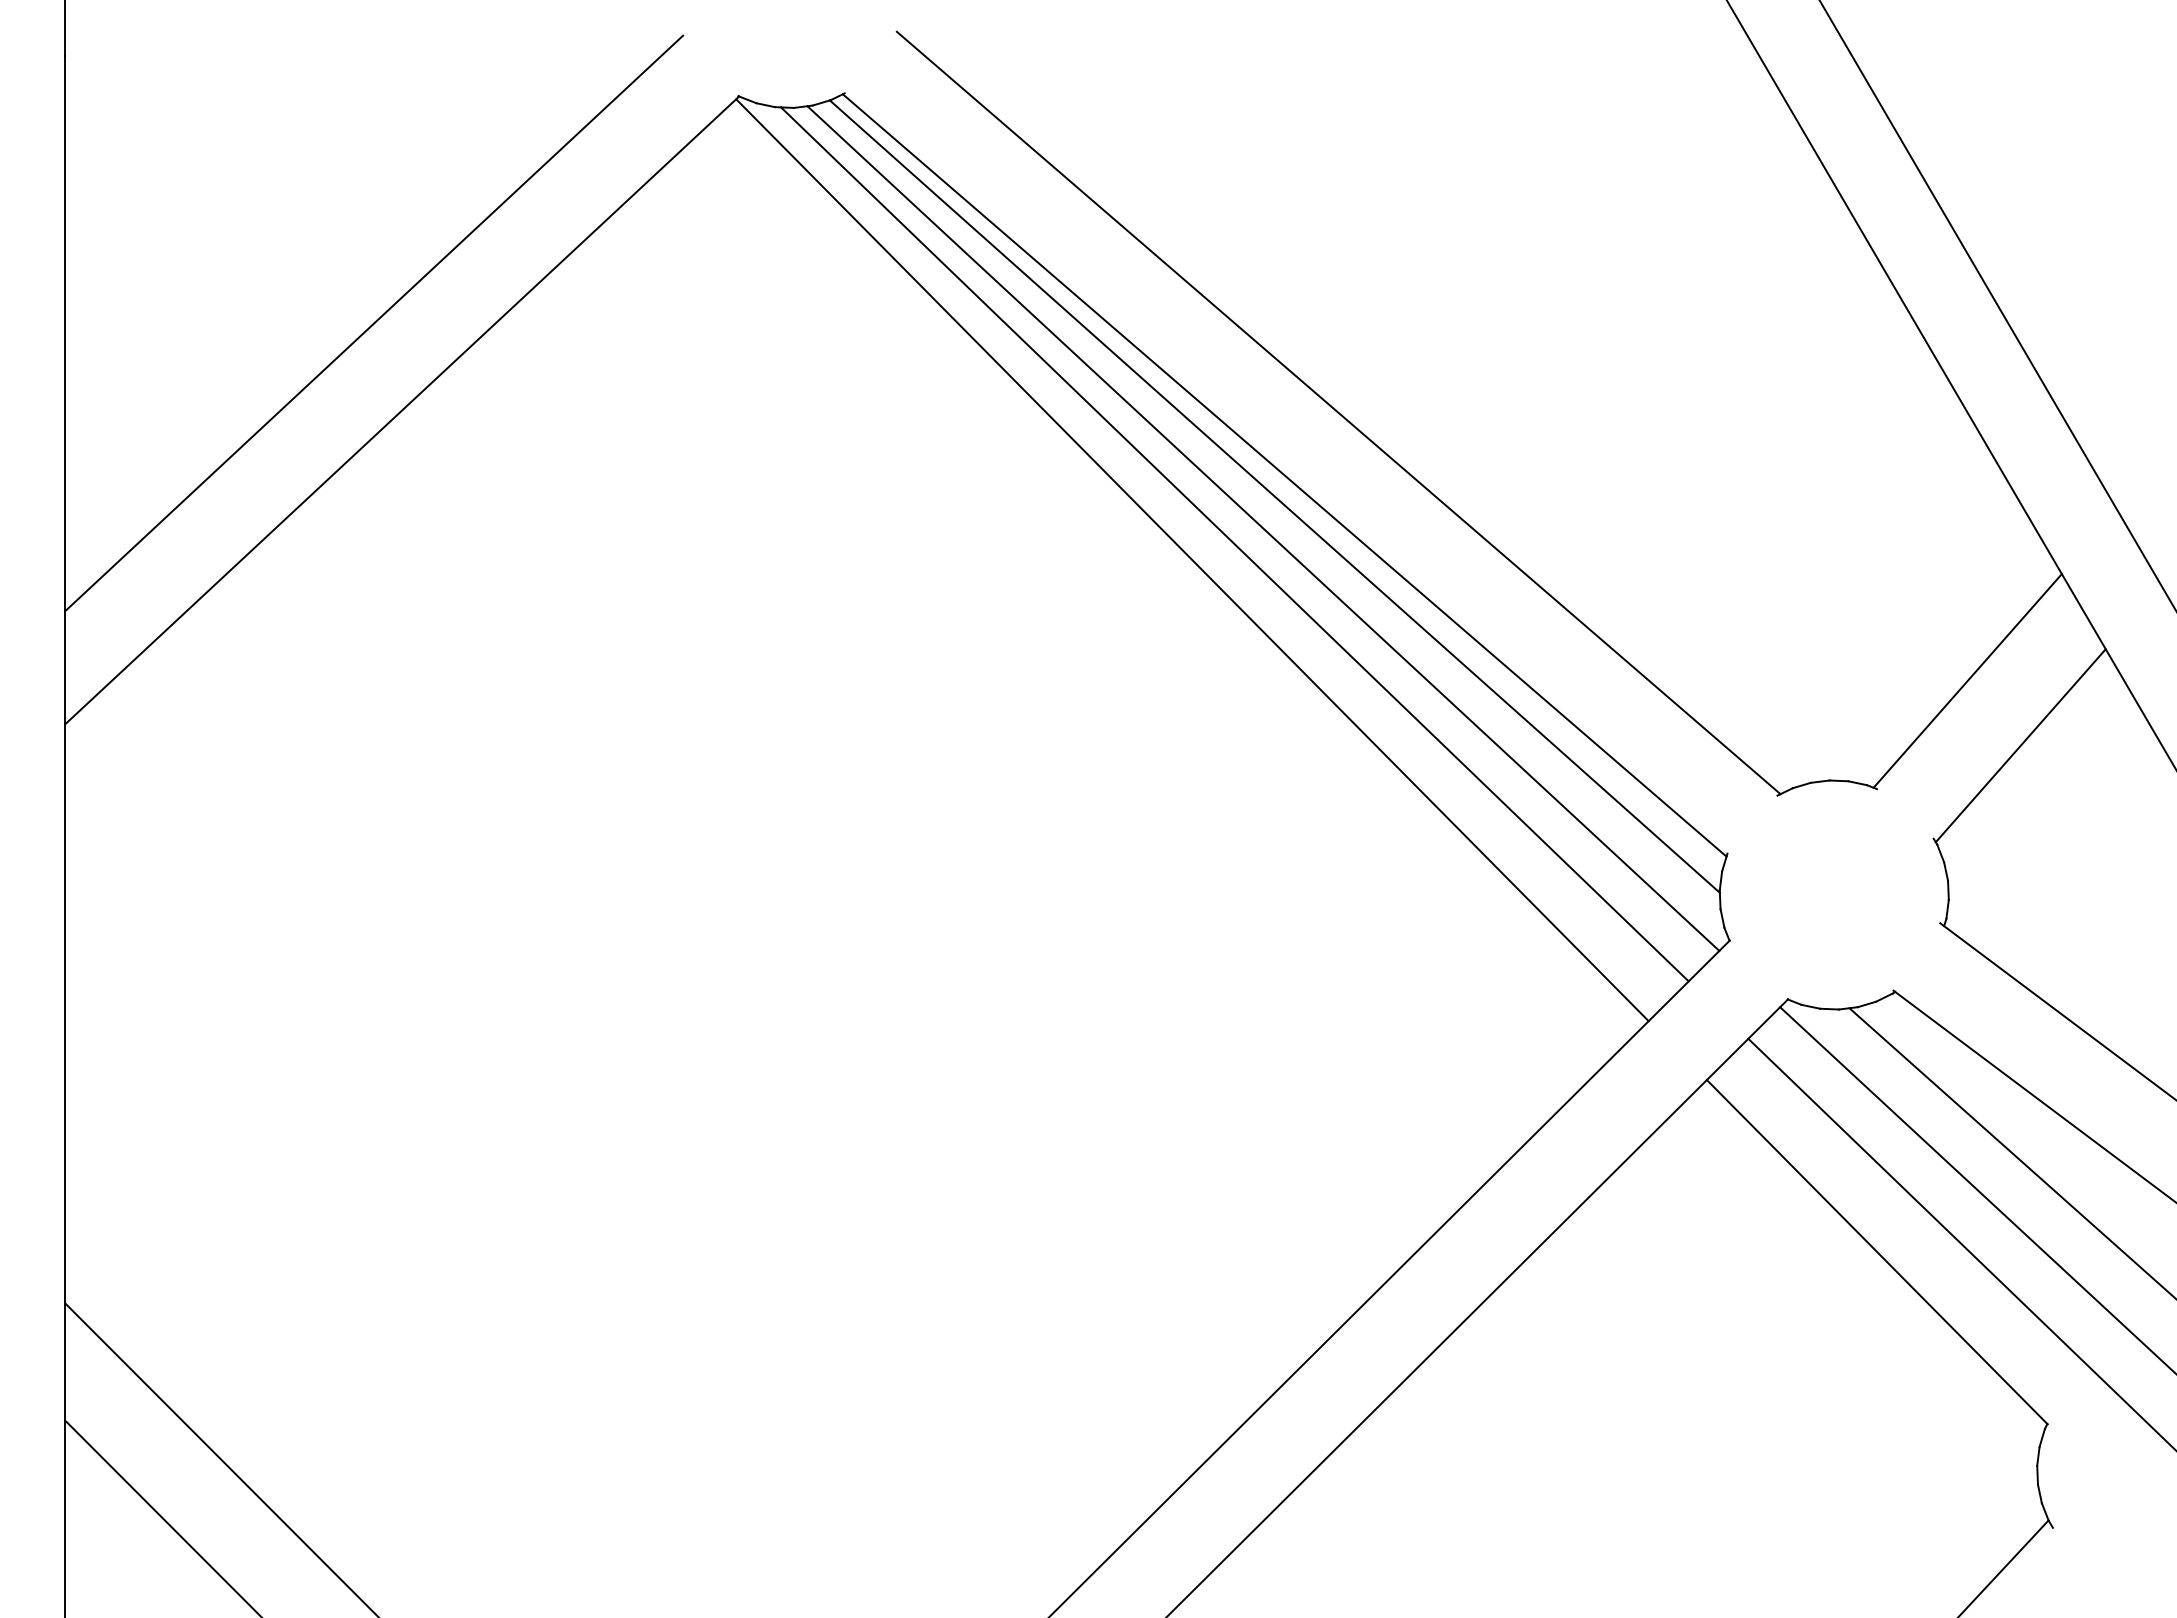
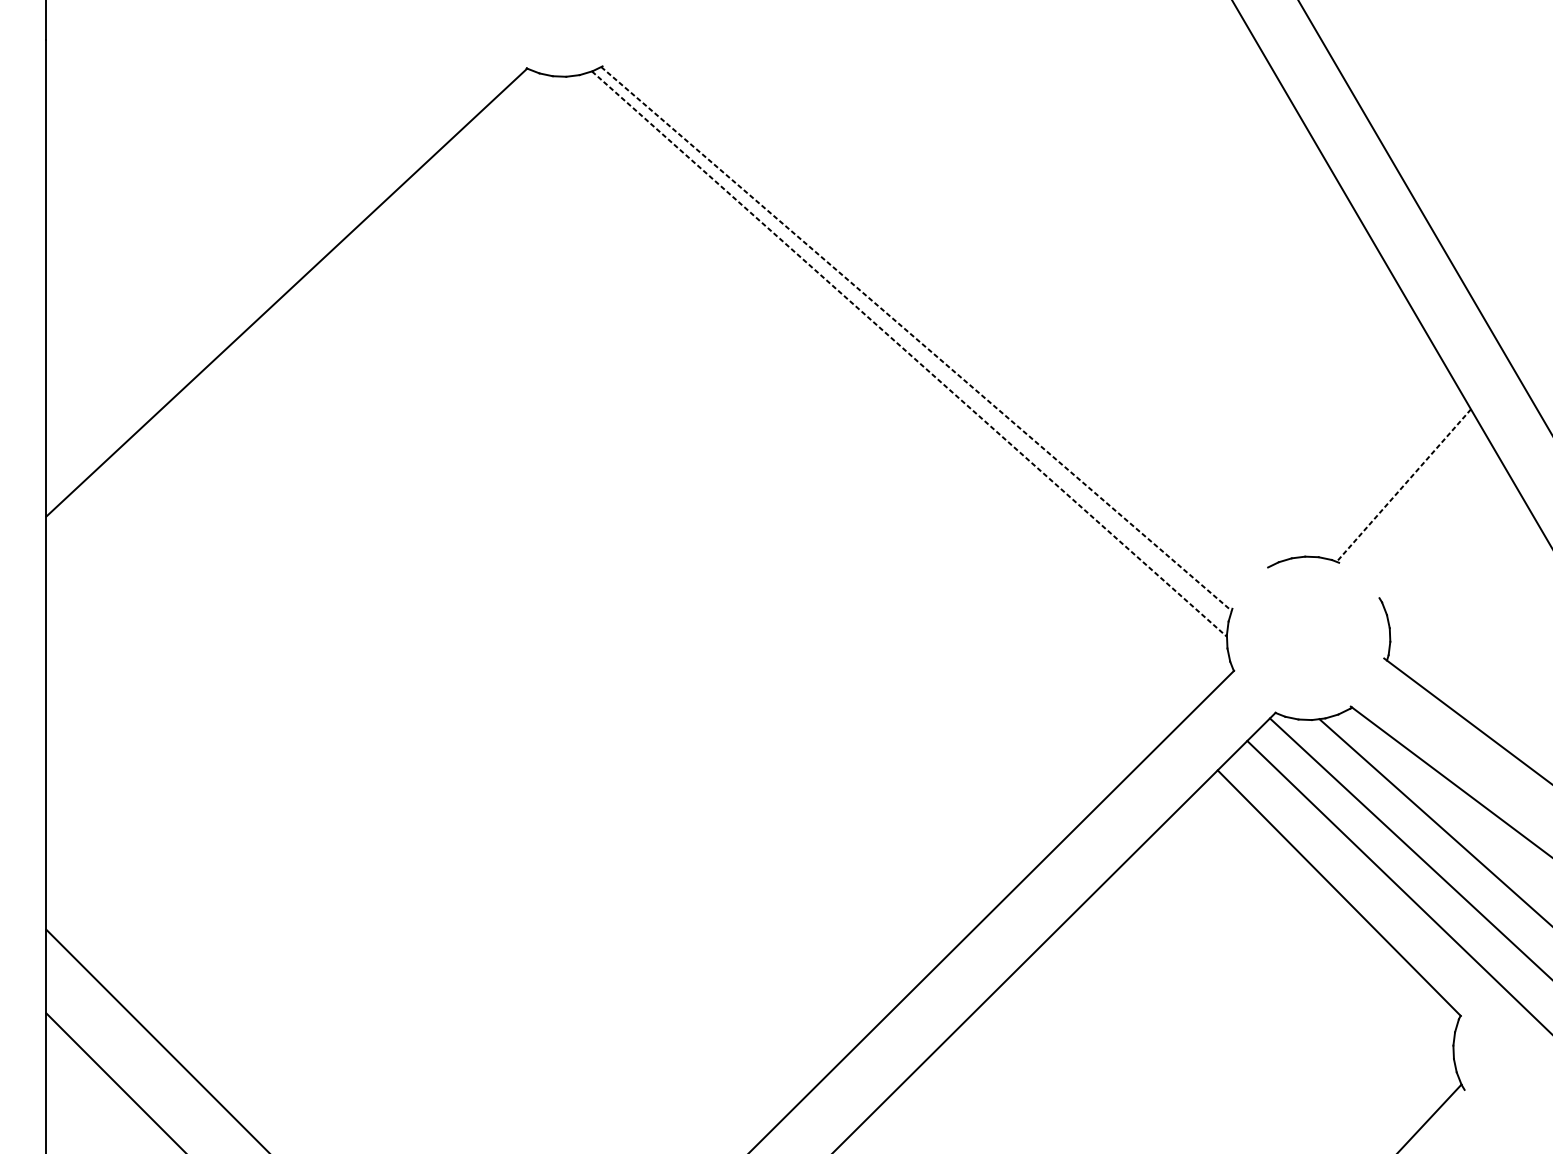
line: (374, 323) -> (267, 230), removed
line: (1338, 412) -> (954, 294), removed
line: (1284, 475) -> (916, 339), solid -> dashed
line: (1274, 496) -> (909, 354), solid -> dashed
line: (1263, 528) -> (901, 376), removed
line: (1234, 544) -> (880, 388), removed
line: (1192, 560) -> (850, 399), removed
line: (1967, 681) -> (1403, 486), solid -> dashed
line: (2020, 745) -> (1441, 531), removed

